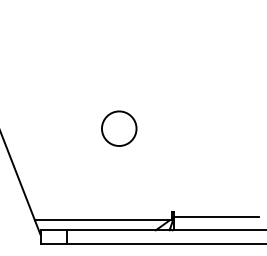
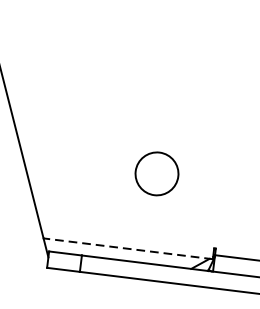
circle: (119, 128) -> (157, 173), moved
line: (103, 220) -> (128, 248), solid -> dashed

